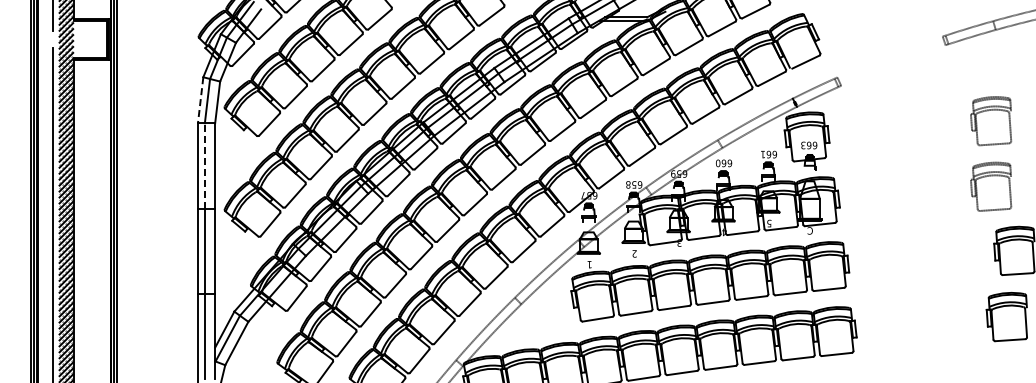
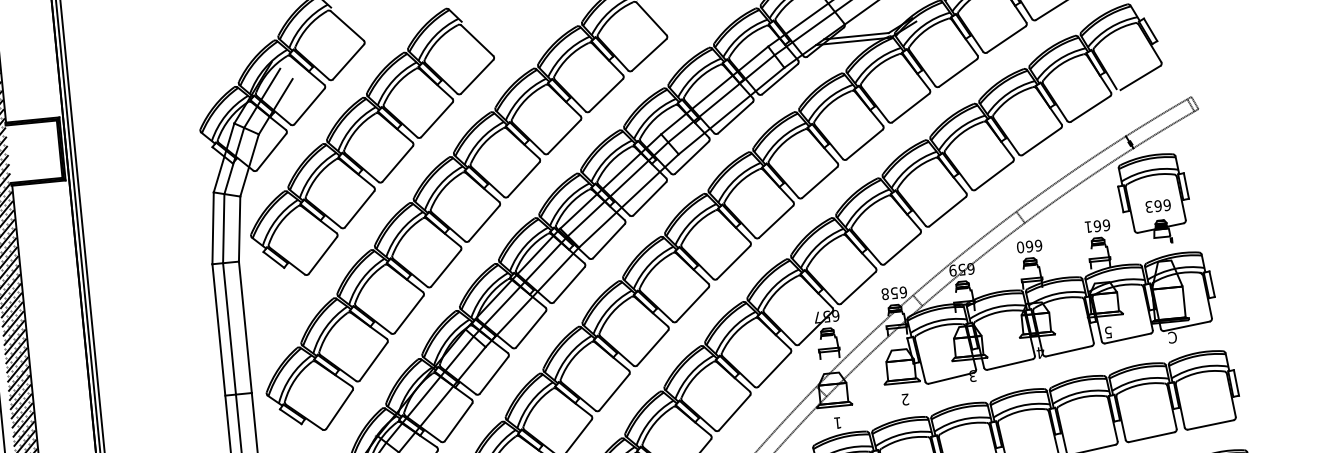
line: (200, 100) -> (212, 228), dashed -> solid
line: (204, 165) -> (228, 328), dashed -> solid

